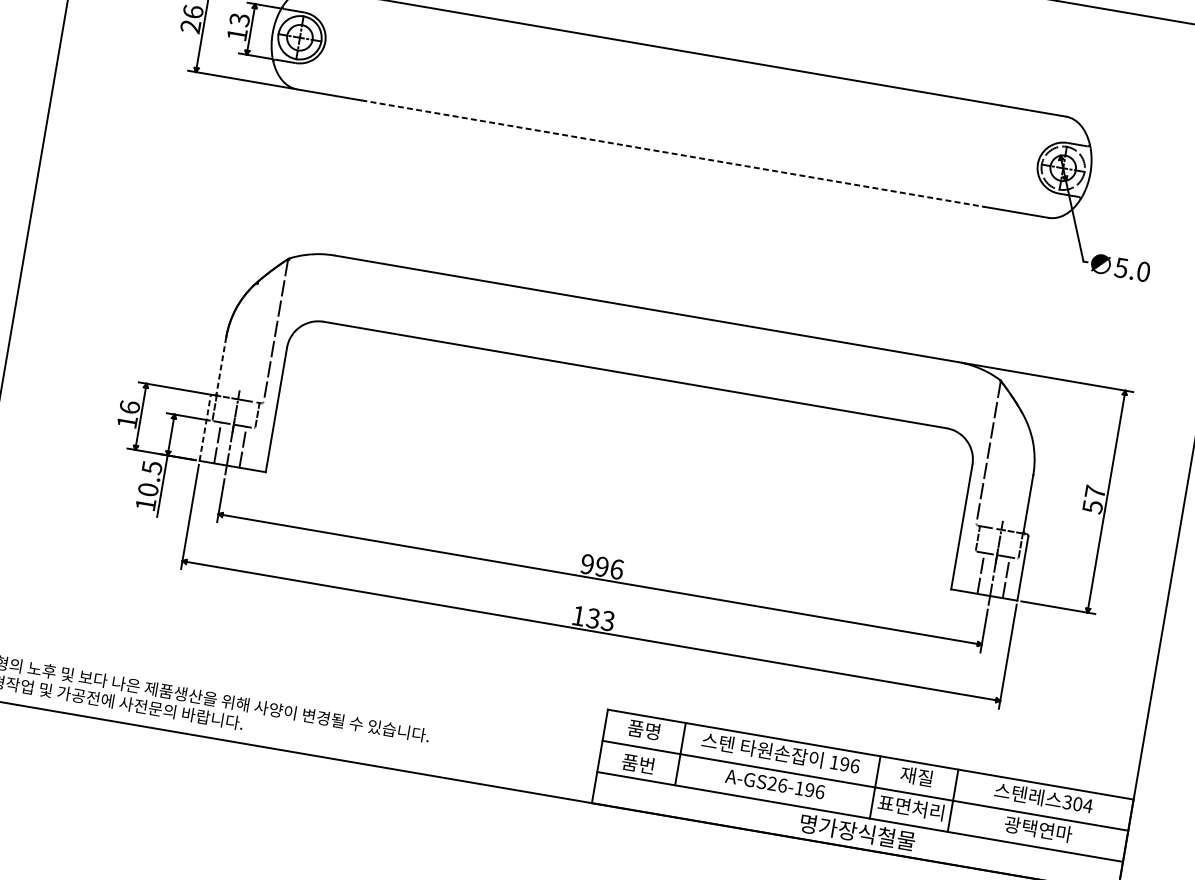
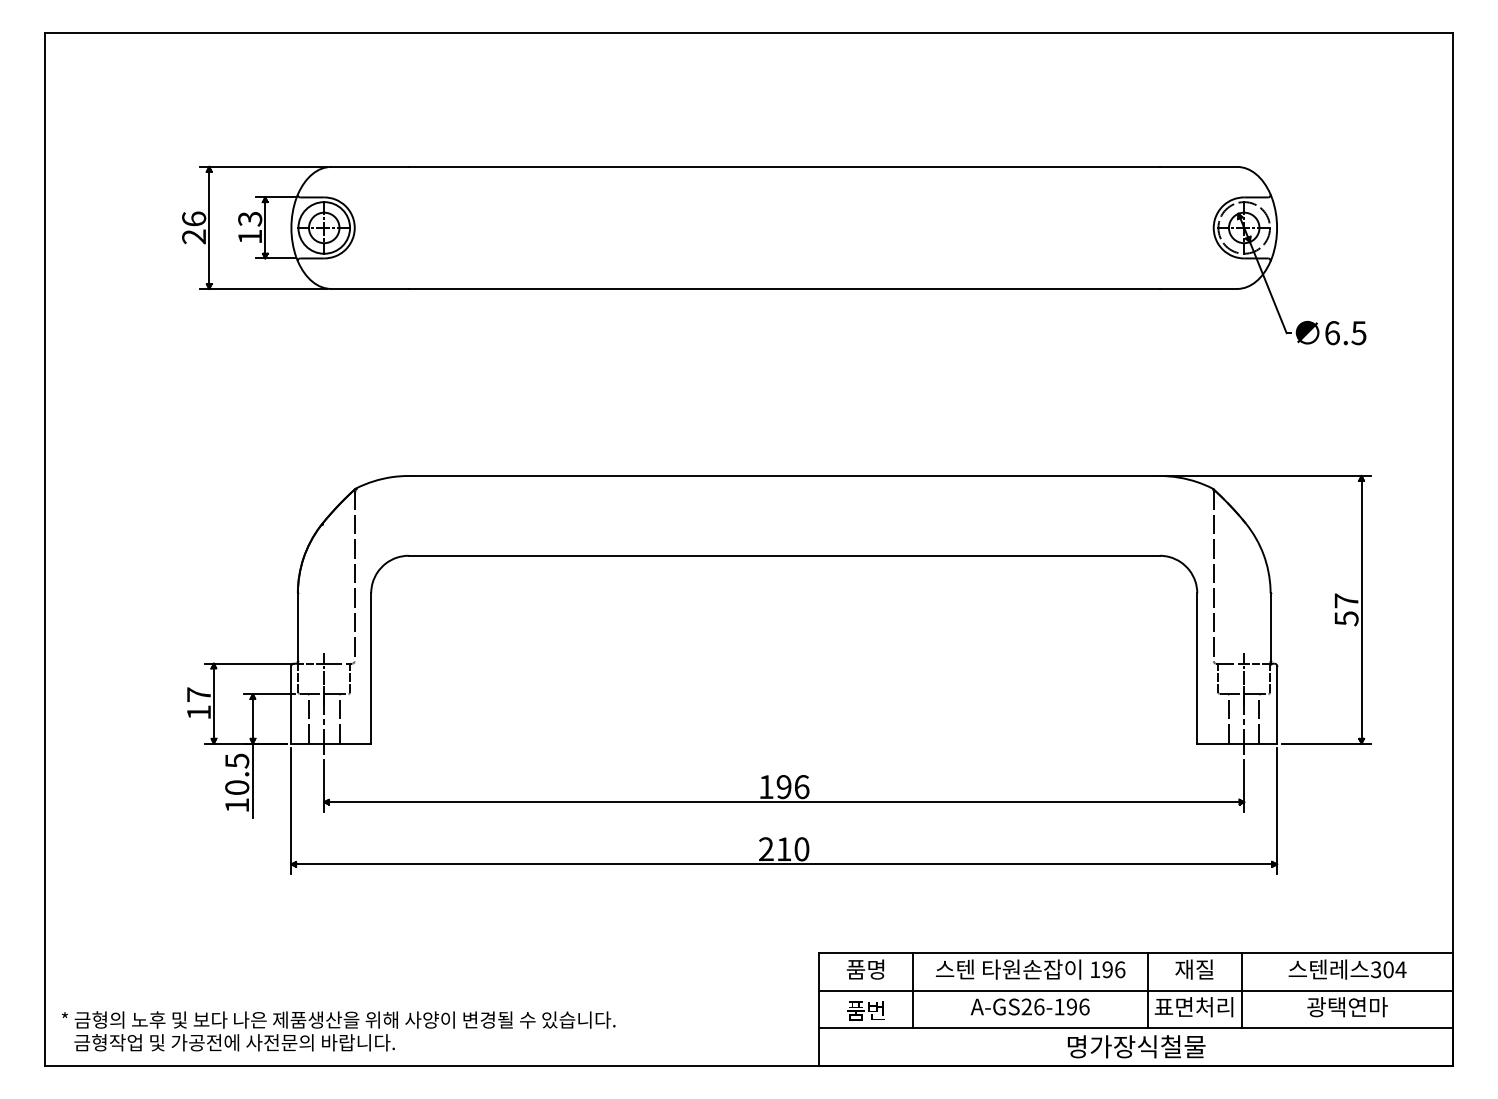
line: (673, 153) -> (784, 288), dashed -> solid
text: (1132, 270) -> (1345, 333), 5.0 -> 6.5
line: (221, 365) -> (297, 627), dashed -> solid
text: (130, 407) -> (199, 694), 16 -> 17
line: (205, 428) -> (291, 704), dashed -> solid
text: (587, 564) -> (766, 787), 996 -> 196
text: (593, 618) -> (784, 849), 133 -> 210

